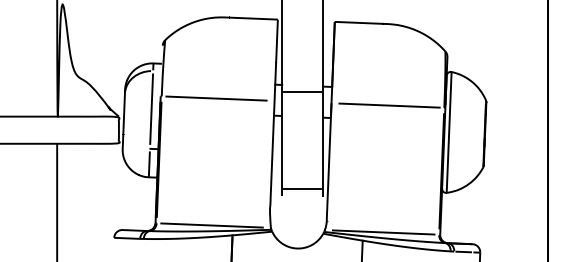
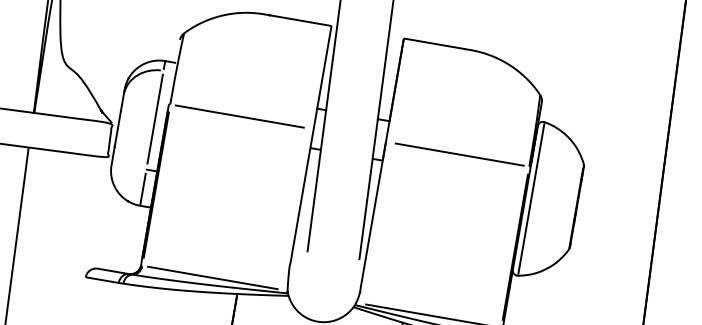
line: (302, 92) -> (350, 123), removed
line: (302, 189) -> (334, 247), removed

